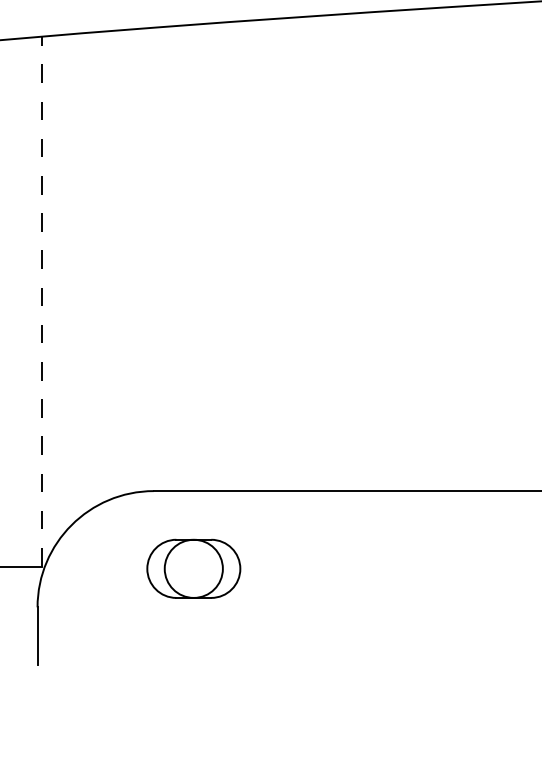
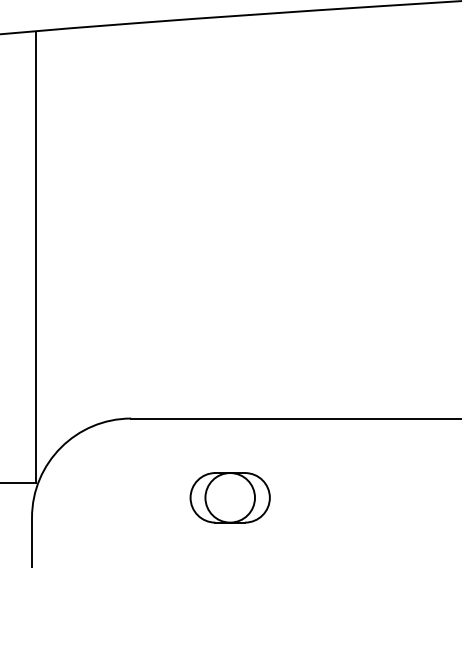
line: (41, 302) -> (35, 257), dashed -> solid
part: (192, 568) -> (229, 497), moved

